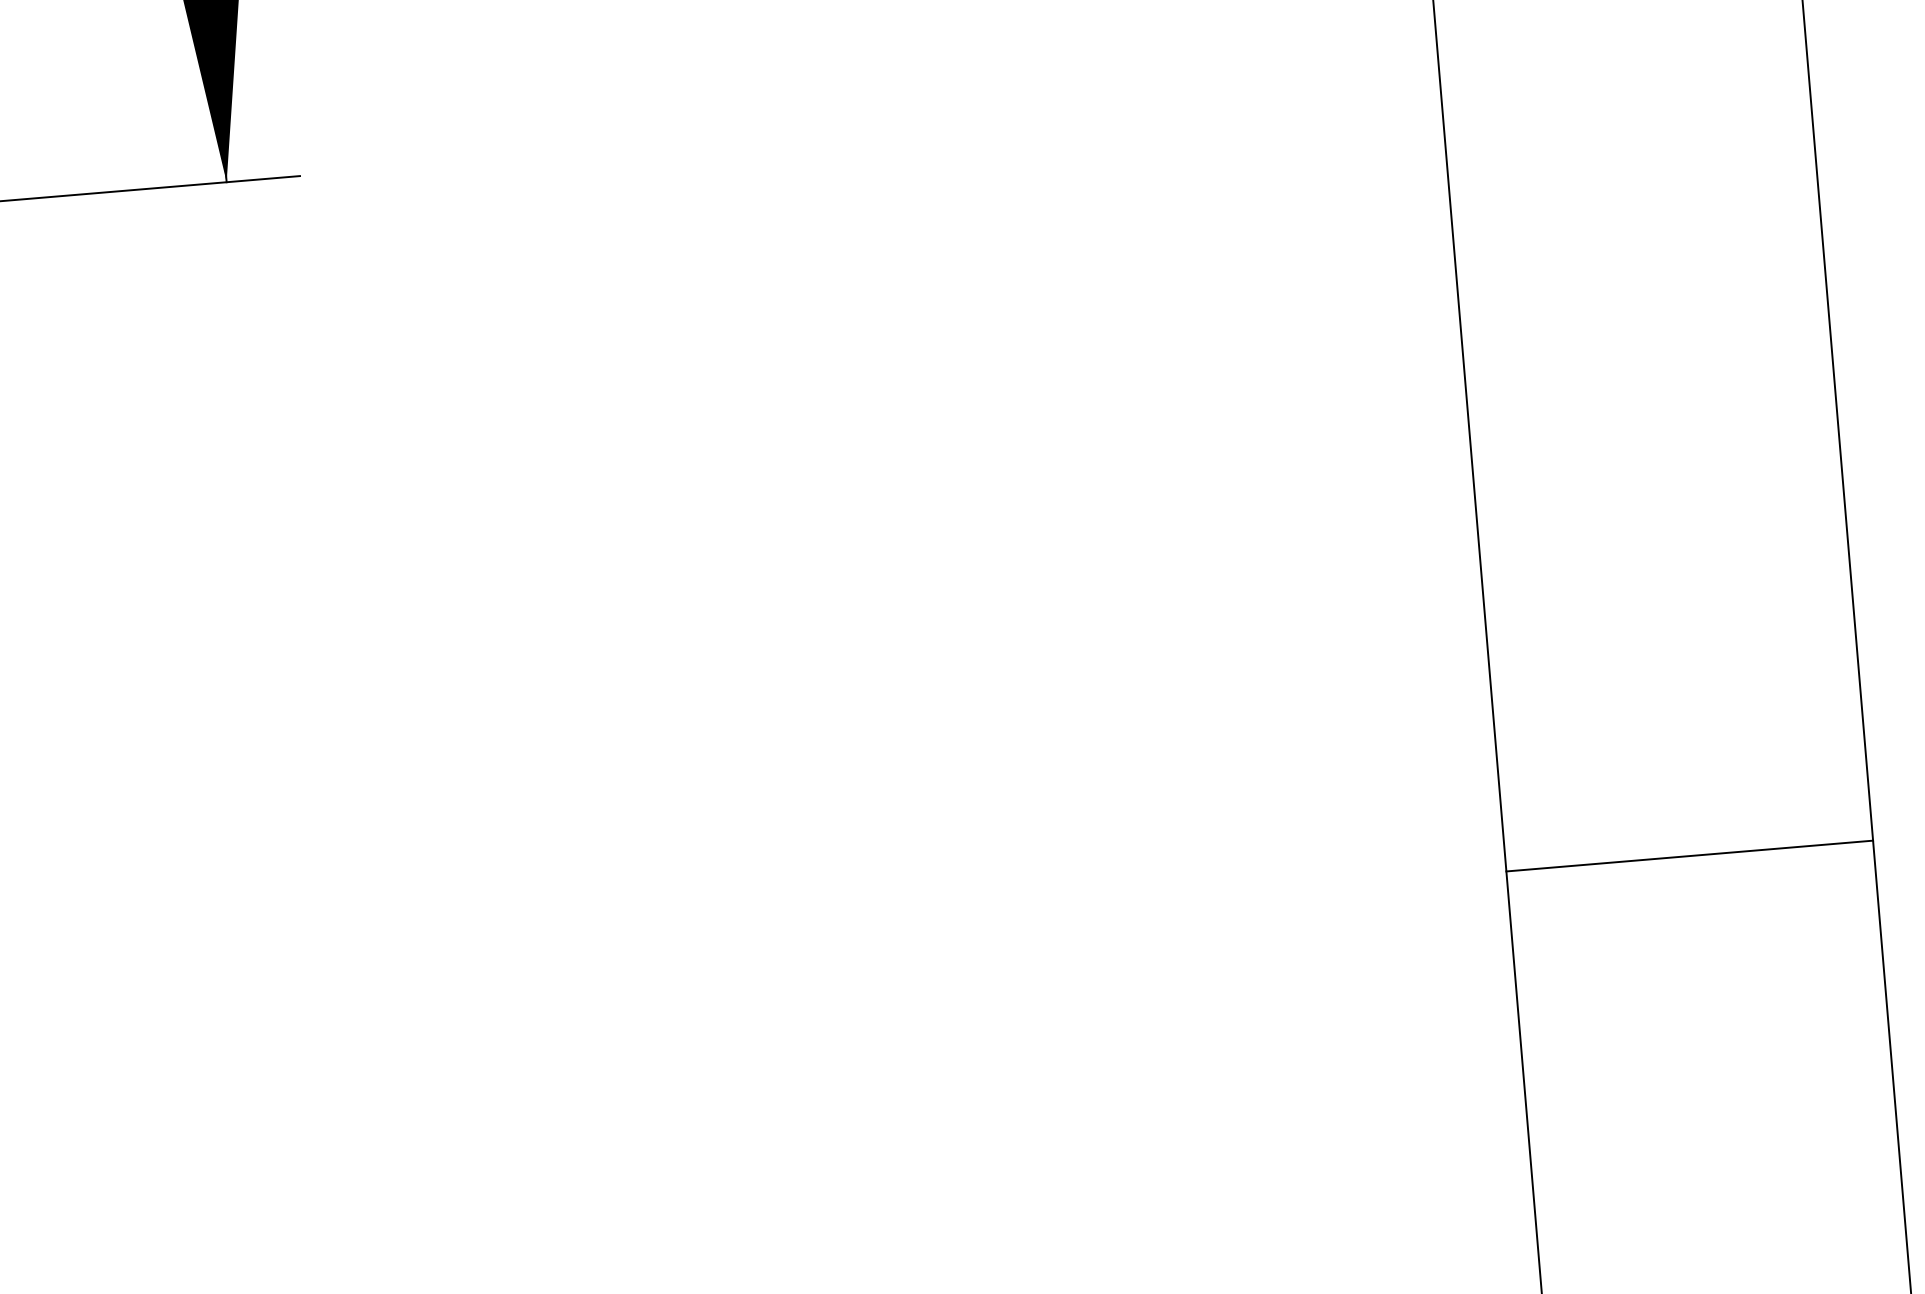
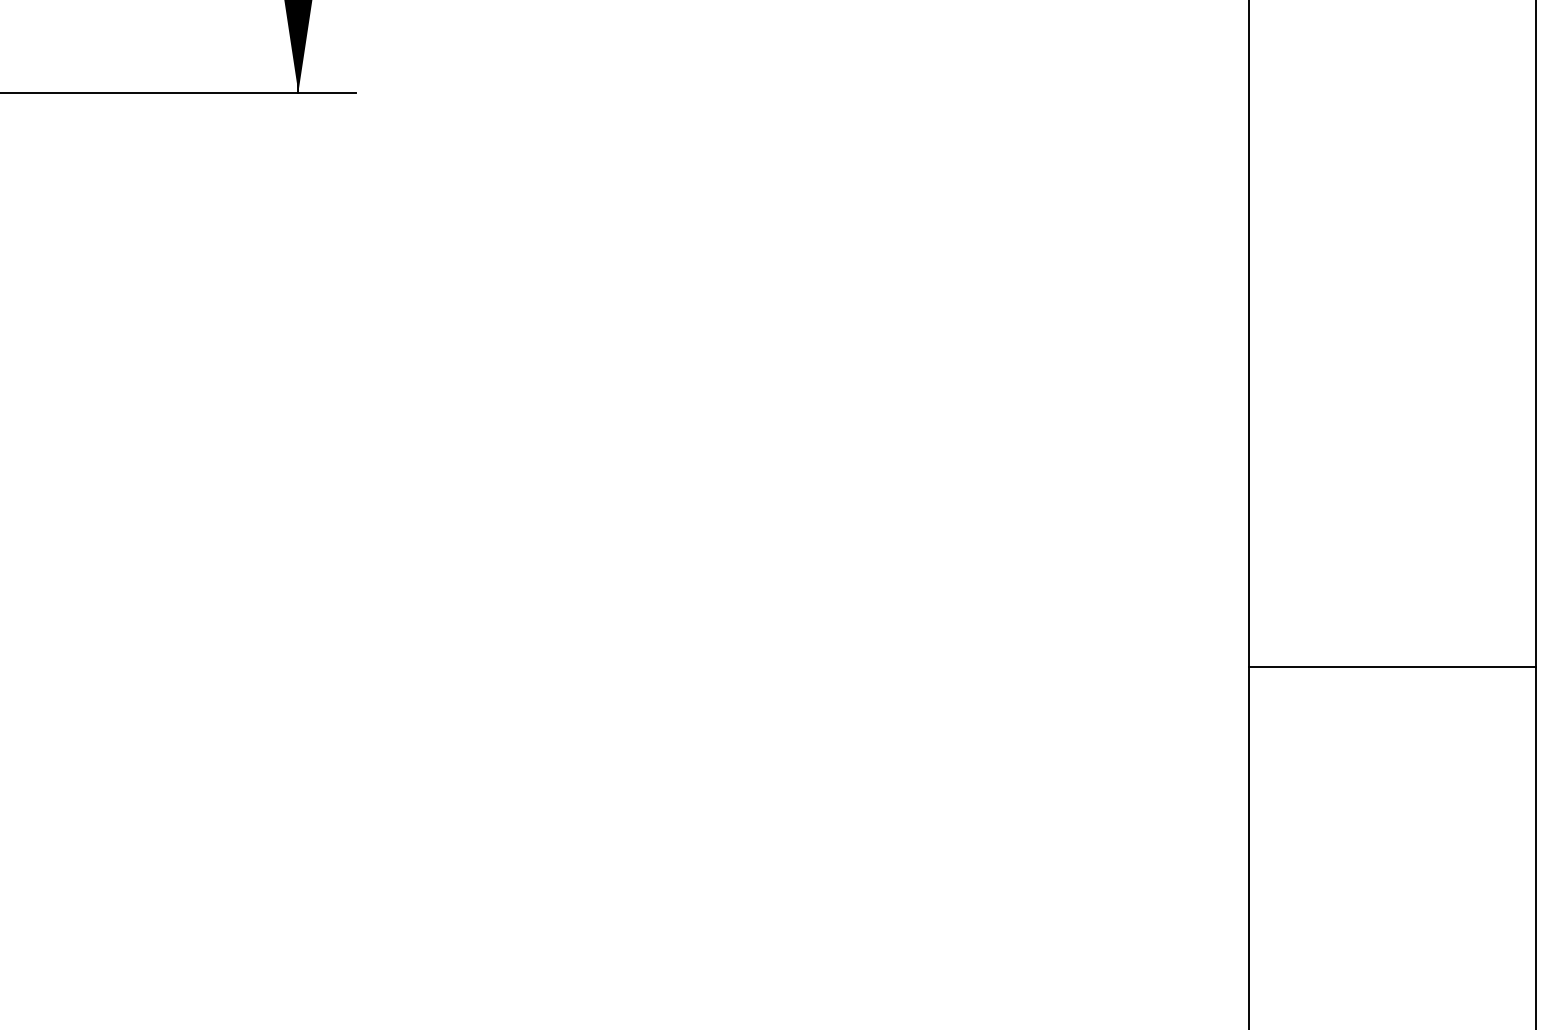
line: (1689, 856) -> (1392, 667), moved

